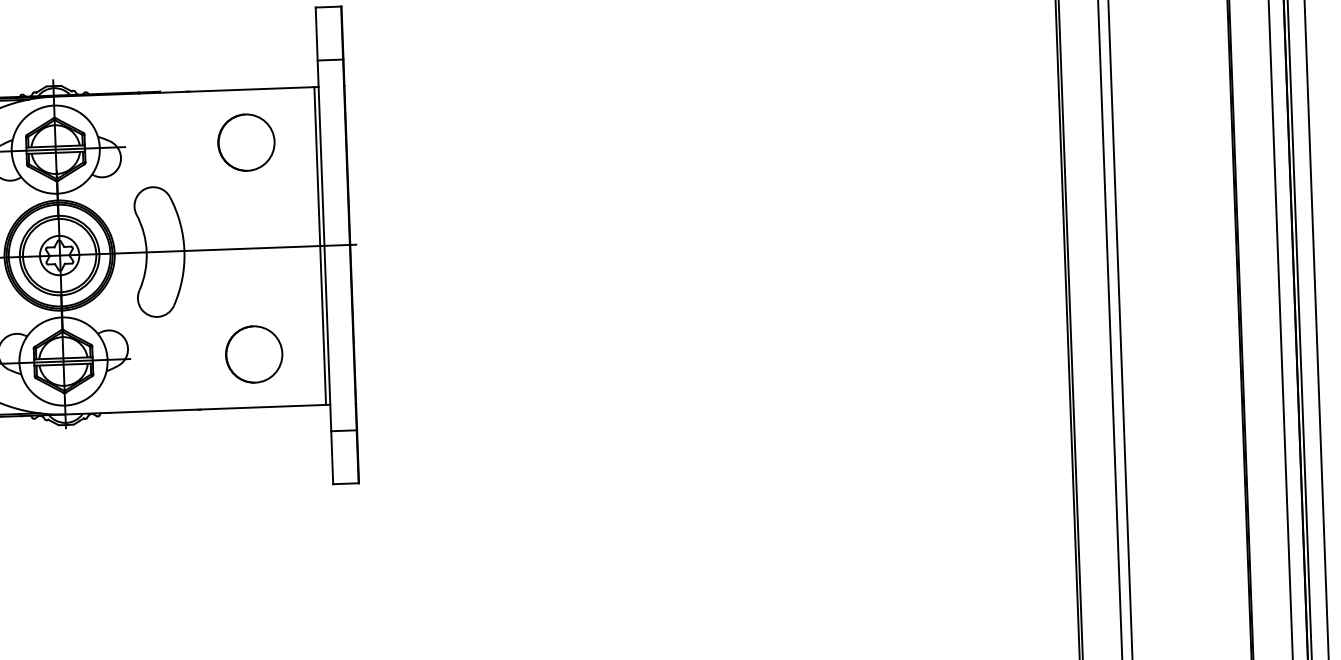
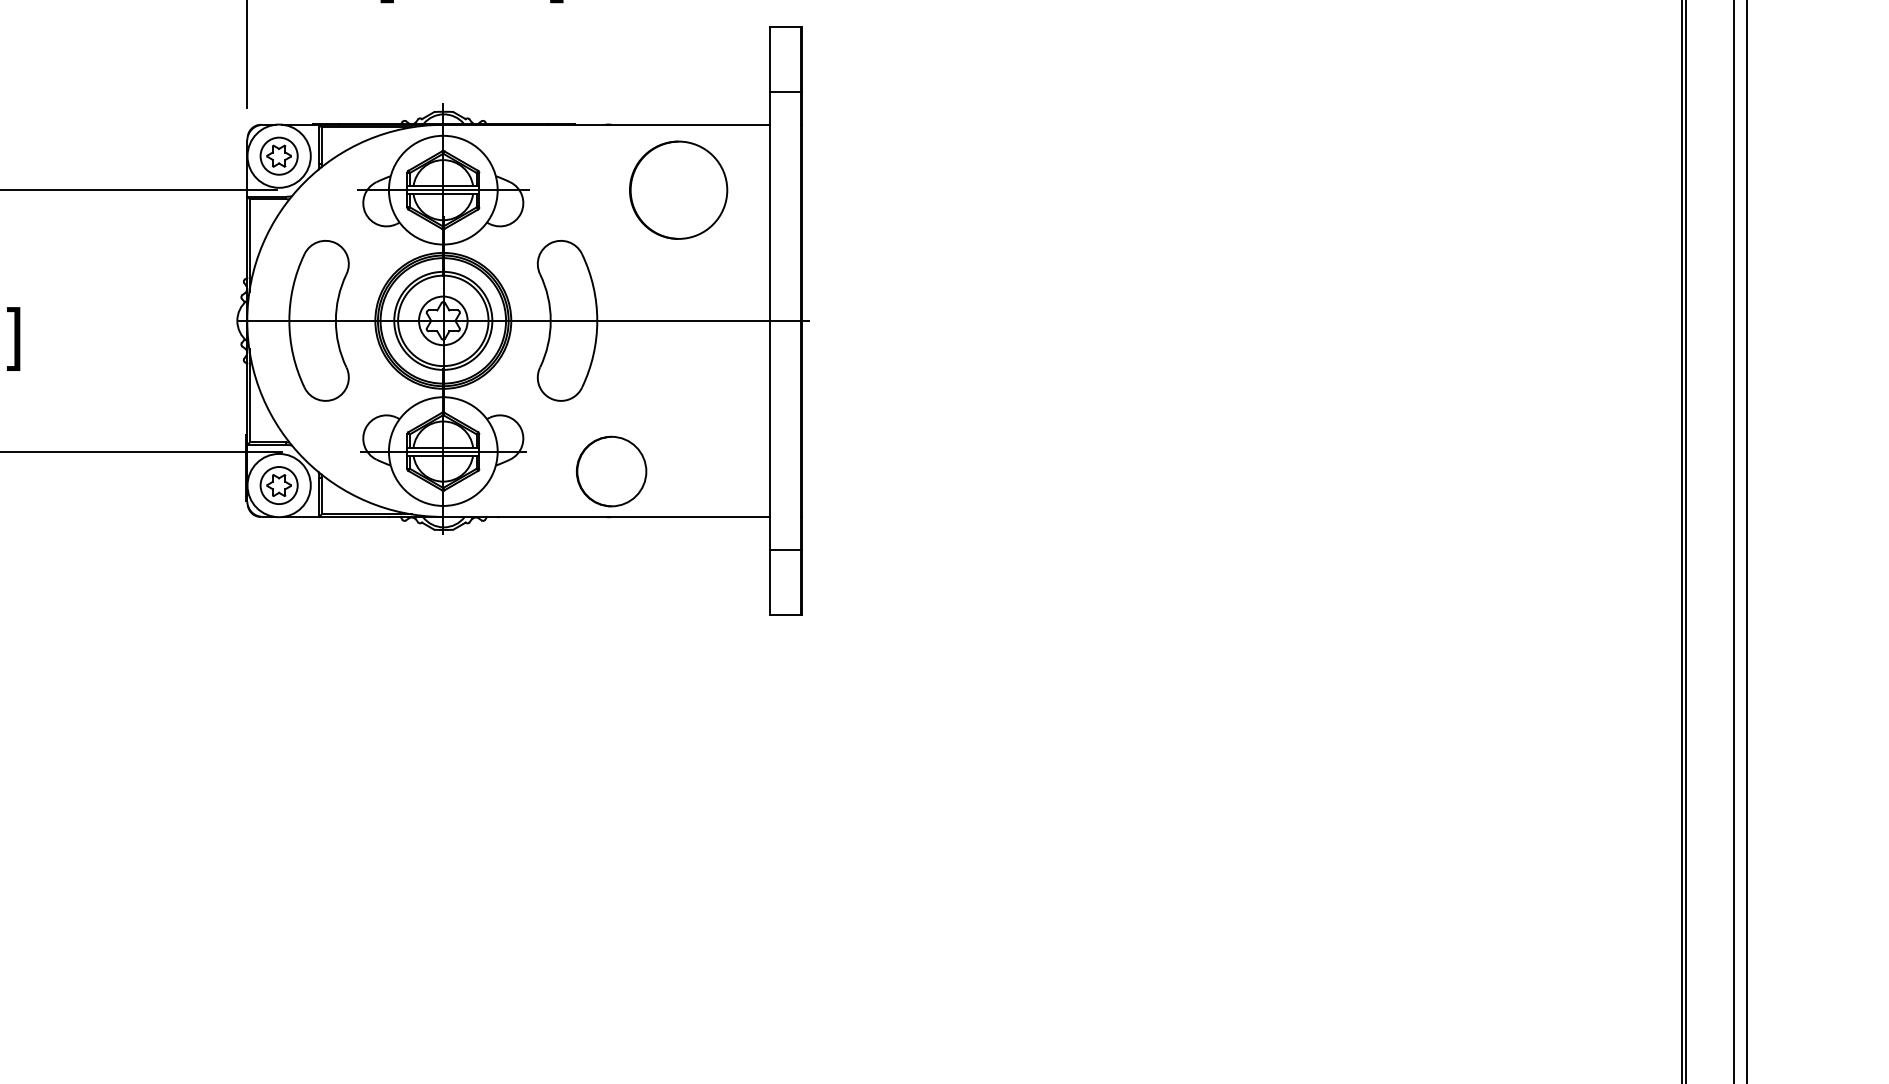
part: (246, 142) -> (678, 189), size x1.4
line: (319, 245) -> (764, 320), removed
part: (254, 354) -> (611, 471), moved

